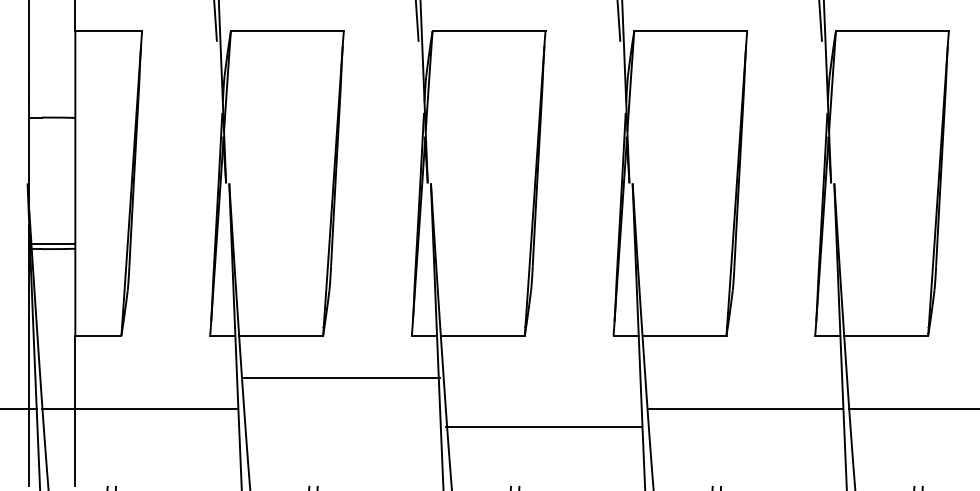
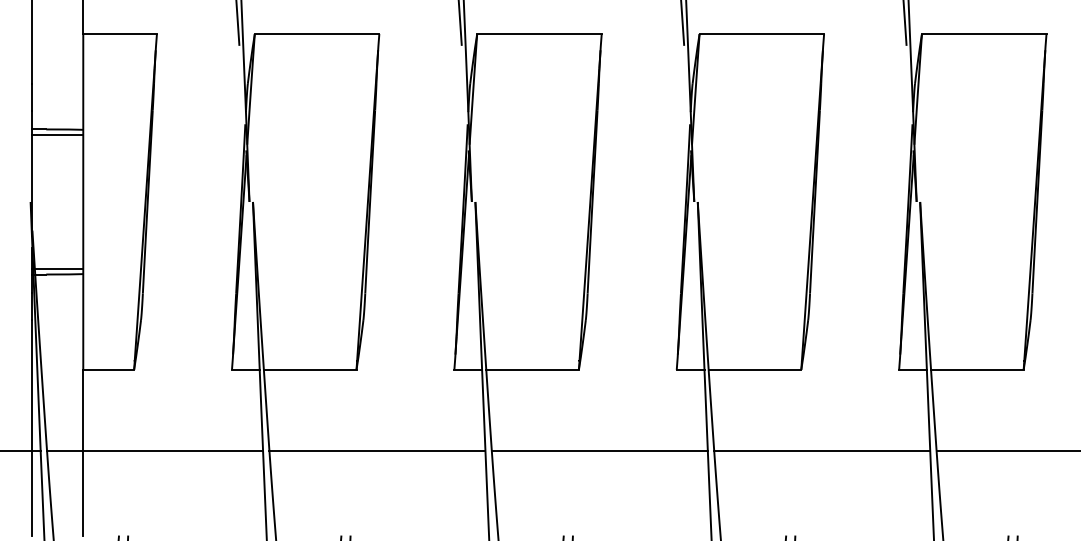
line: (51, 123) -> (57, 135), added
line: (342, 377) -> (377, 451), moved
line: (543, 427) -> (599, 451), moved

